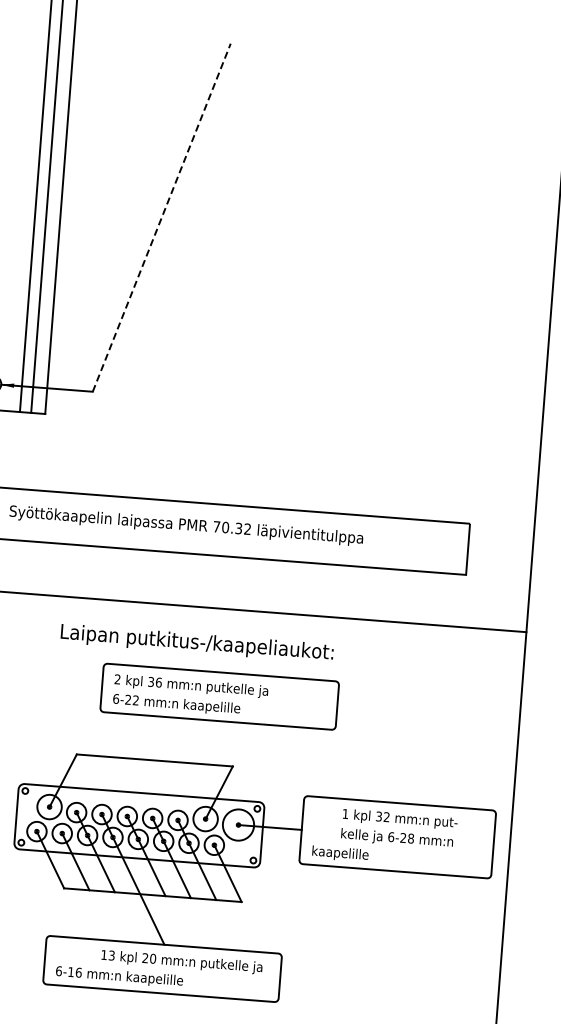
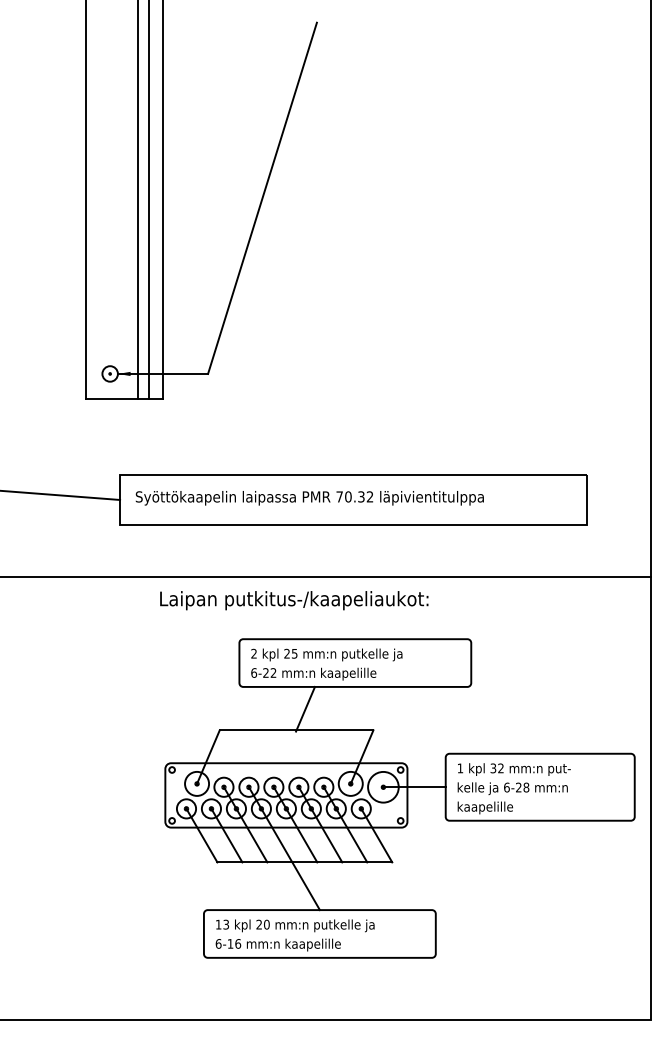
line: (161, 217) -> (262, 198), dashed -> solid
text: (197, 643) -> (294, 600), moved
text: (154, 681) -> (290, 653), 36 -> 25
line: (165, 738) -> (305, 708), added
text: (398, 828) -> (513, 778), moved
text: (182, 961) -> (295, 925), moved

